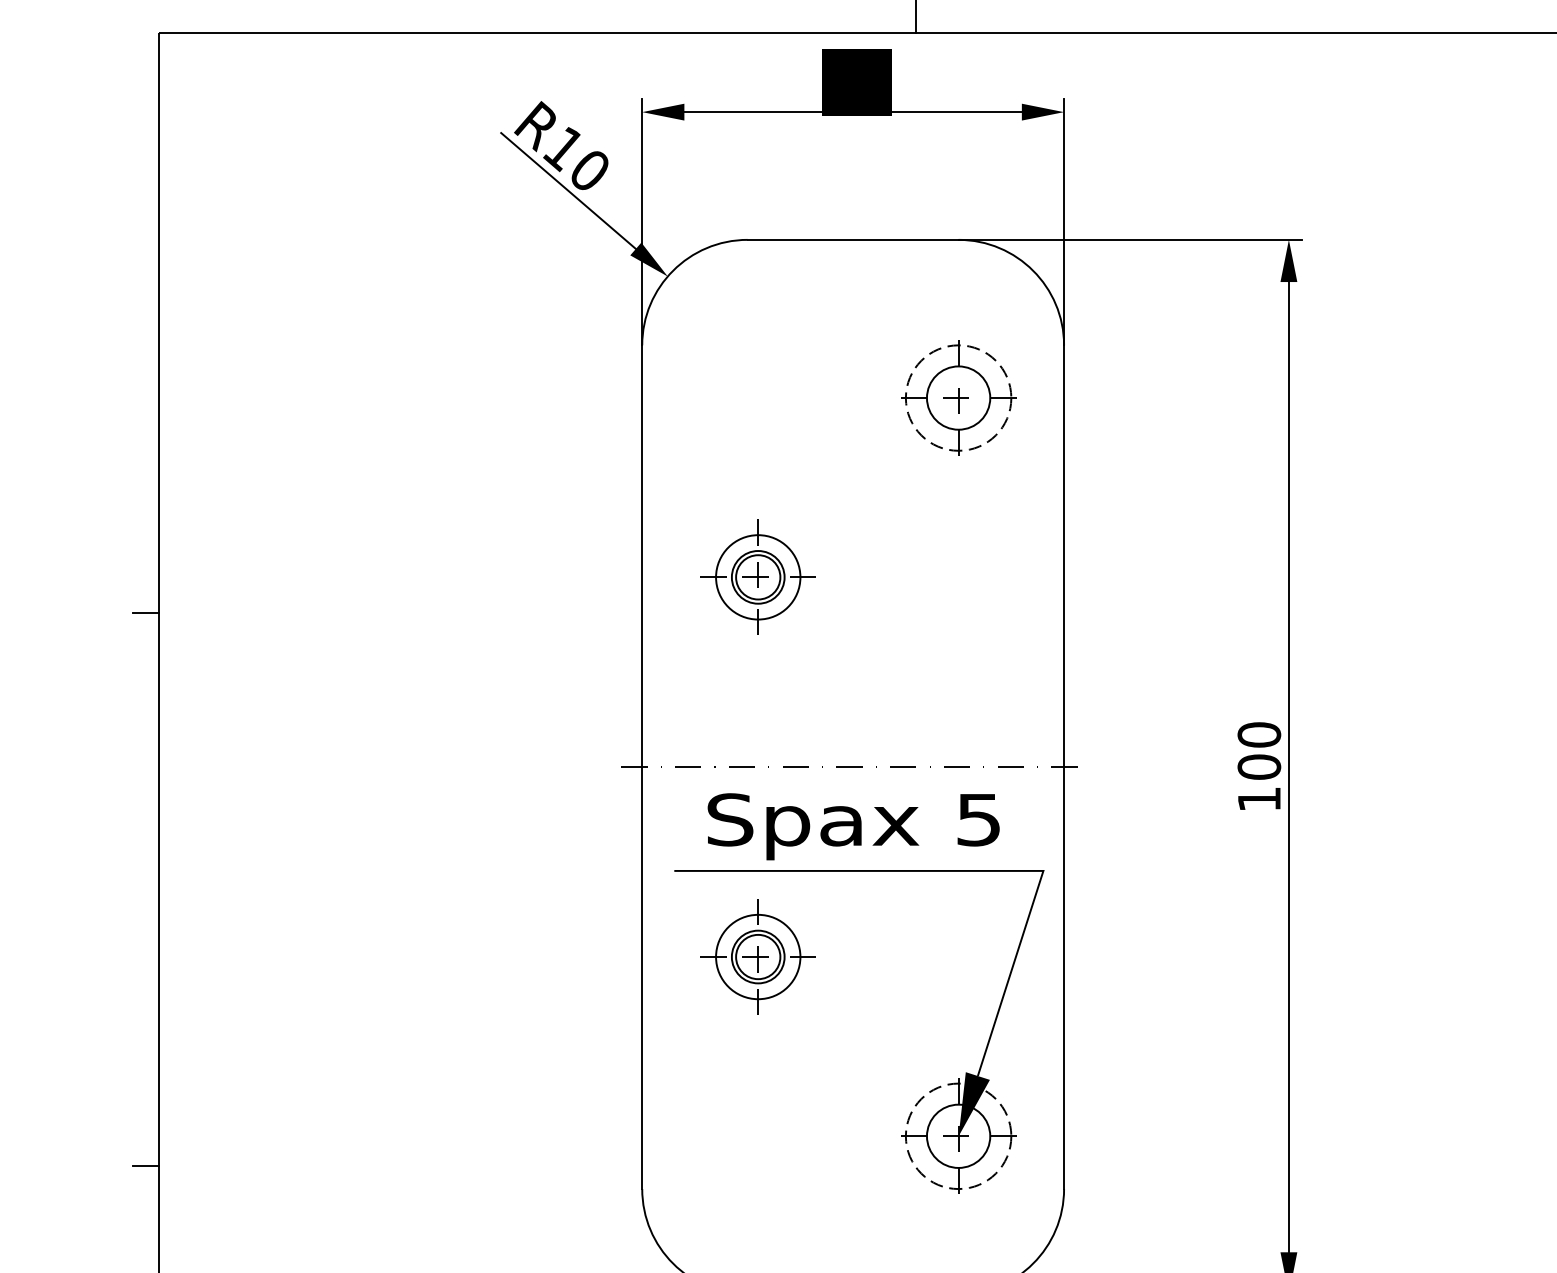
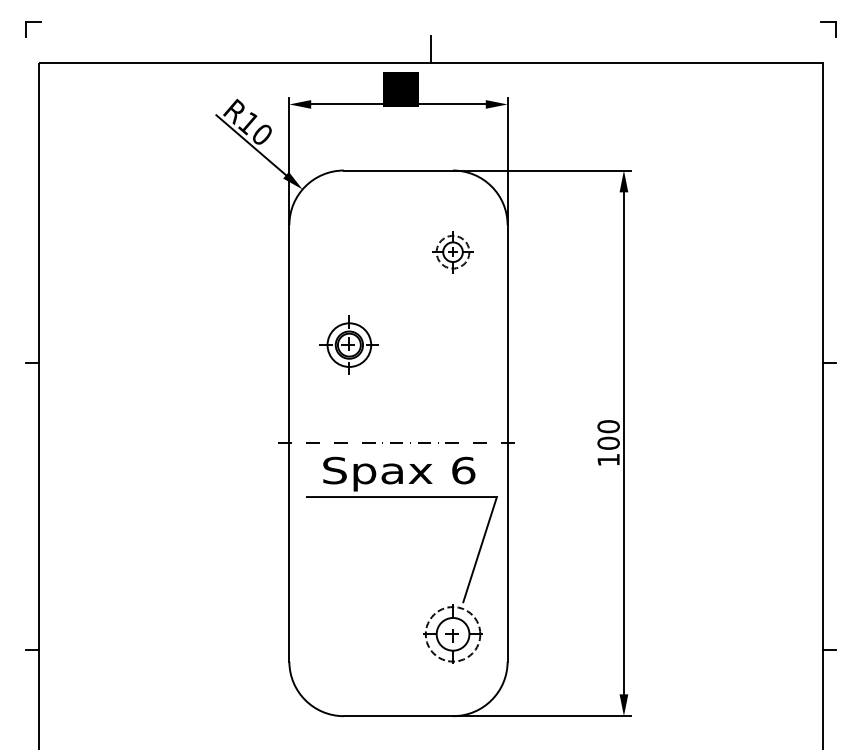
part: (957, 396) -> (452, 251), size x0.6
text: (978, 819) -> (463, 470), 5 -> 6
part: (756, 956) -> (348, 541), removed
fill: (974, 1103) -> (461, 617), removed

